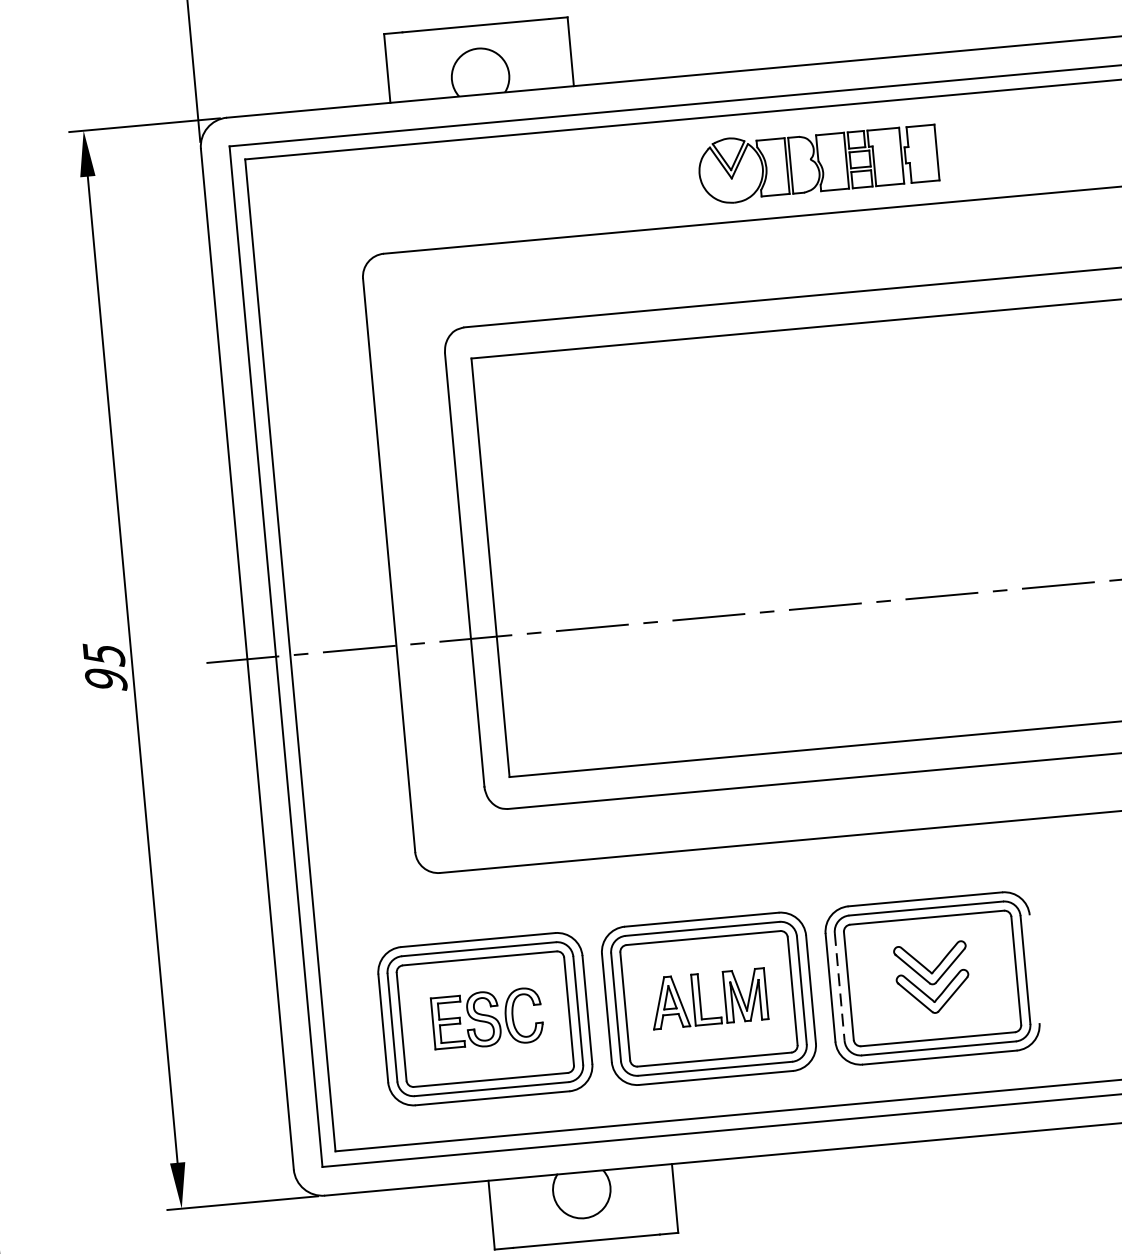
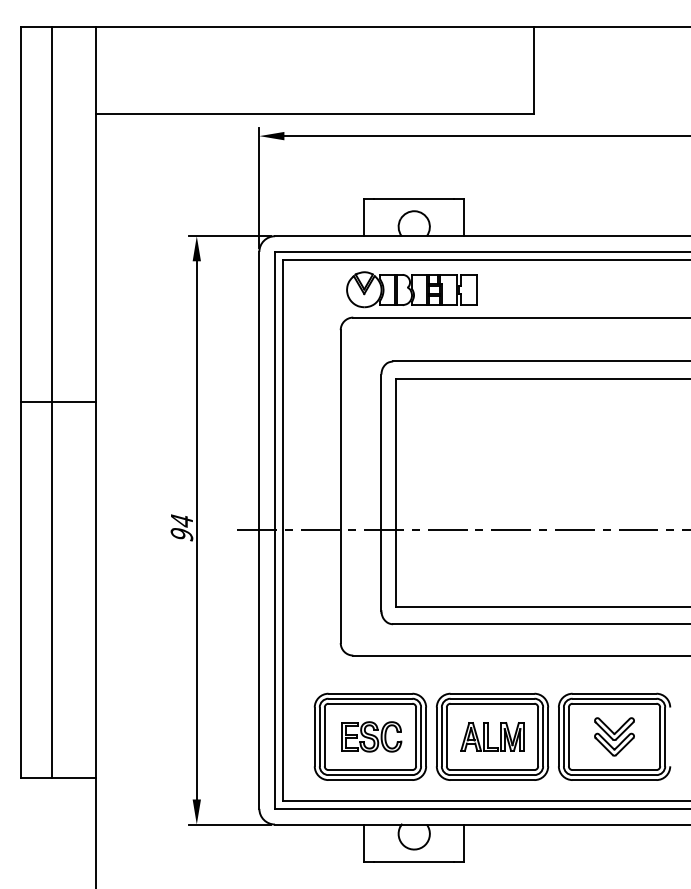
part: (817, 162) -> (411, 289), moved
text: (105, 655) -> (182, 521), 95 -> 94
line: (839, 988) -> (563, 737), dashed -> solid

